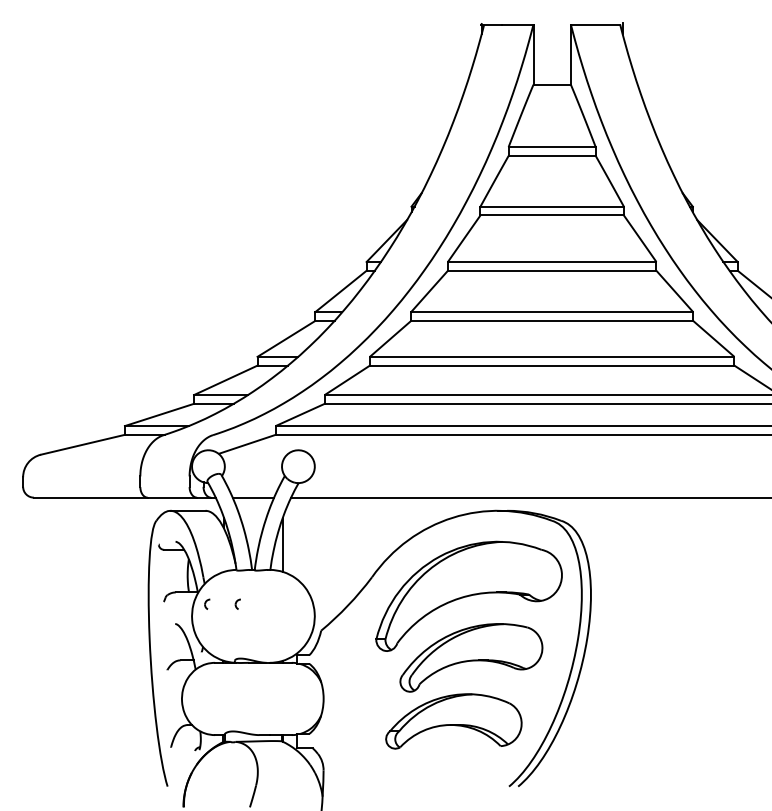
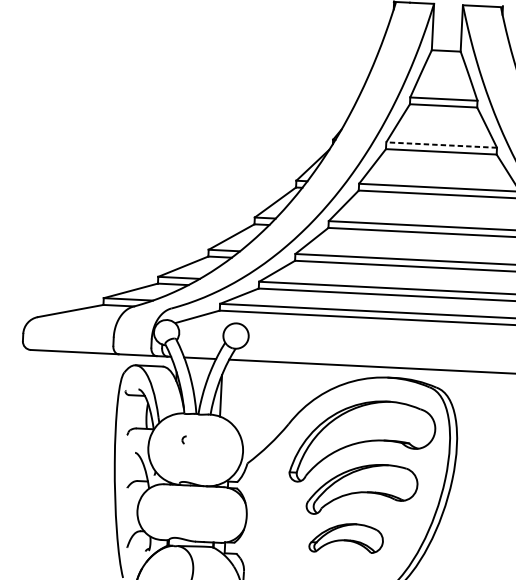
line: (552, 206) -> (441, 144), solid -> dashed
part: (207, 603) -> (160, 438), removed
part: (453, 721) -> (346, 538), size x0.7

